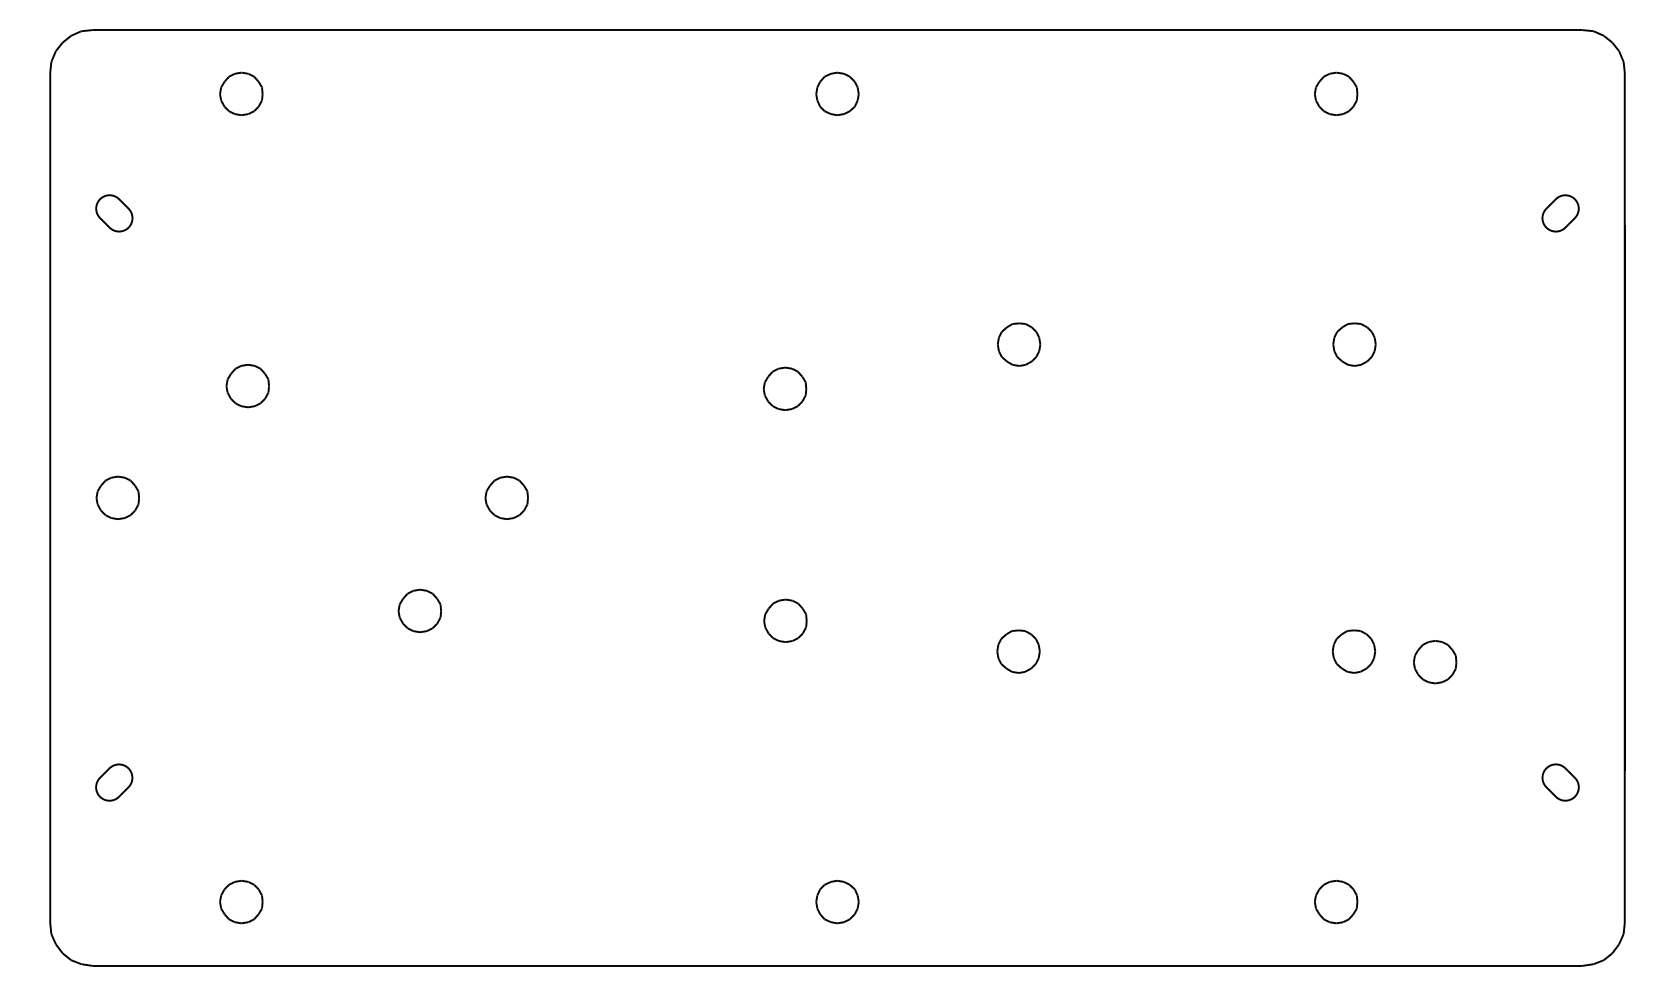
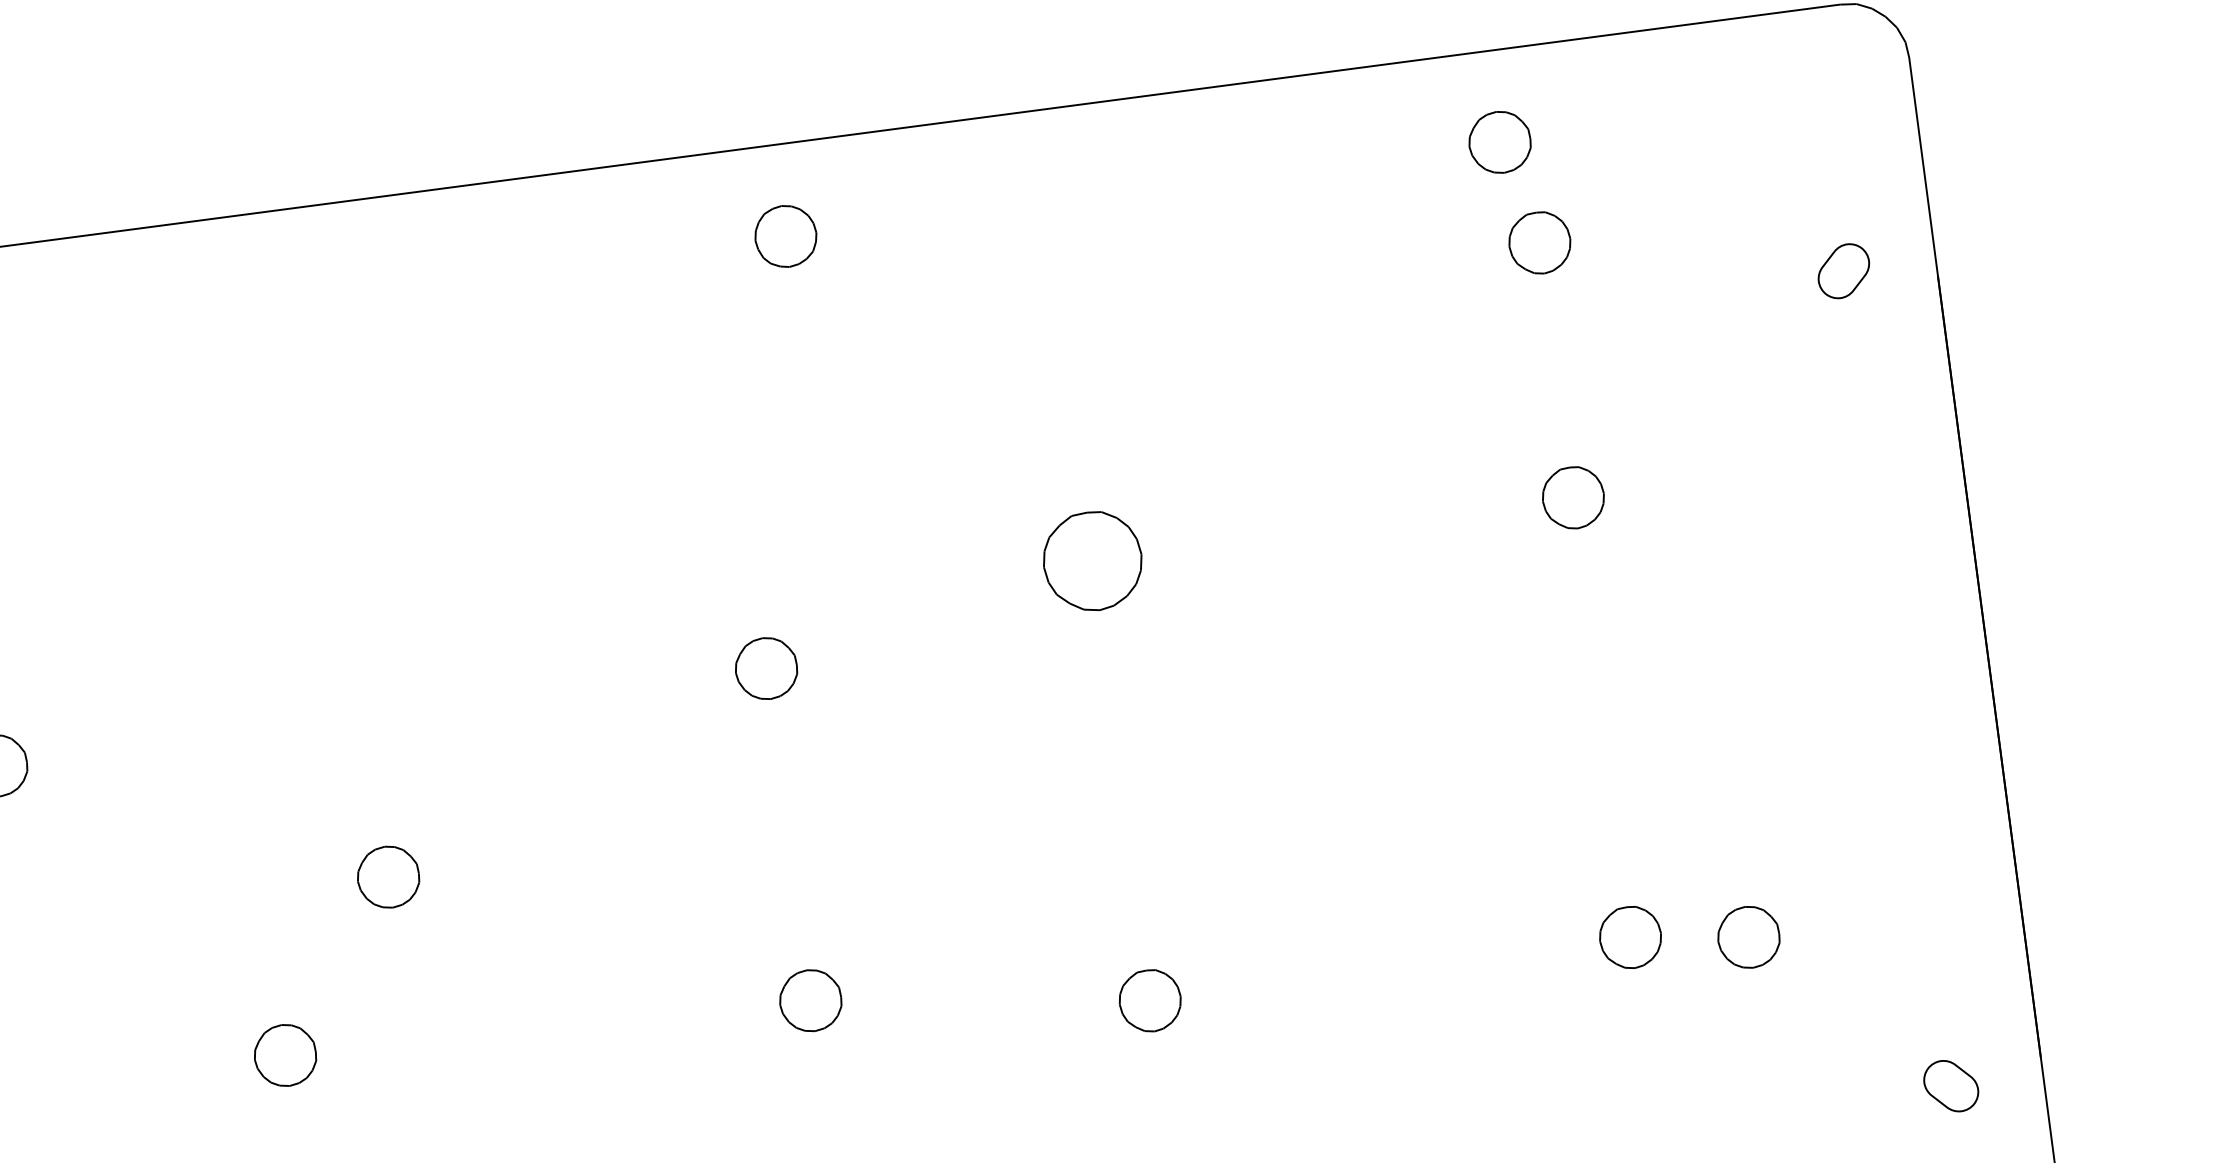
part: (1354, 166) -> (1539, 242), added
part: (1019, 344) -> (1093, 560), size x1.6

